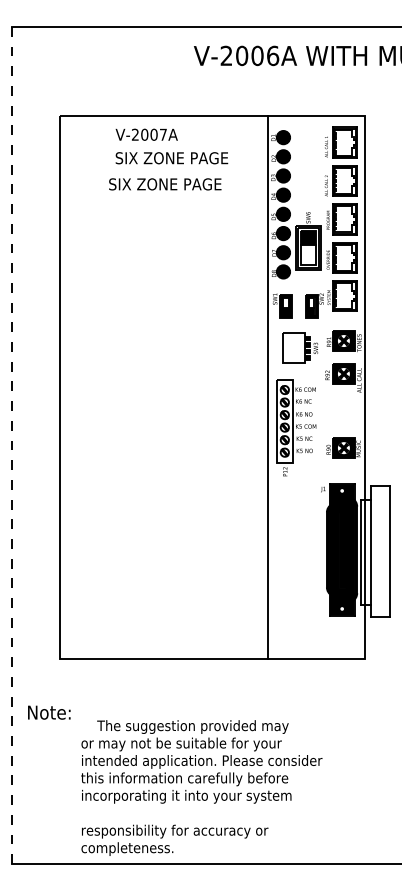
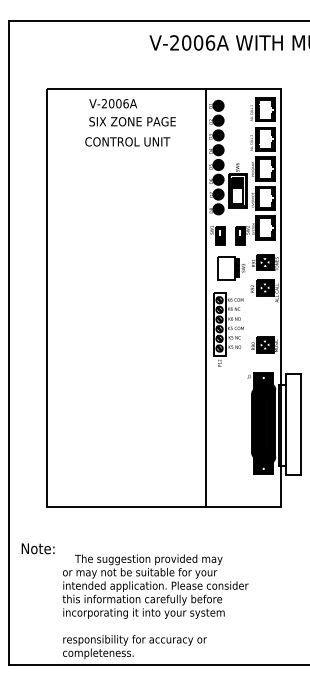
text: (162, 134) -> (125, 103), V-2007A -> V-2006A
text: (165, 183) -> (127, 141), SIX ZONE PAGE -> CONTROL UNIT
line: (12, 446) -> (9, 343), dashed -> solid

